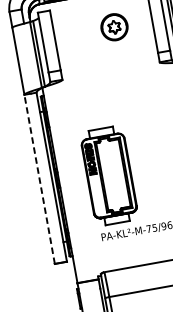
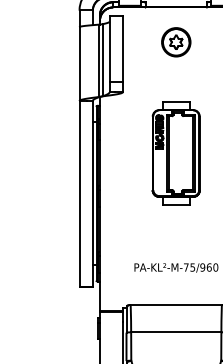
part: (114, 27) -> (176, 42), moved
part: (108, 176) -> (175, 153), moved
line: (39, 179) -> (79, 193), dashed -> solid

